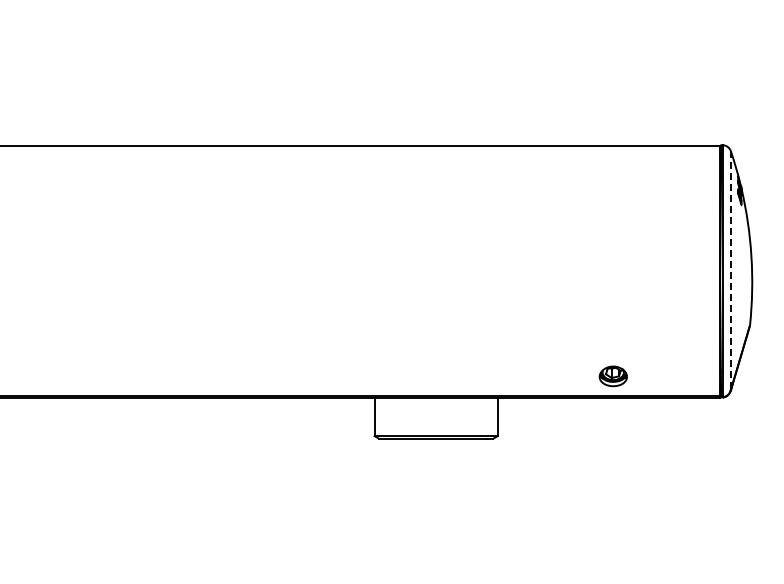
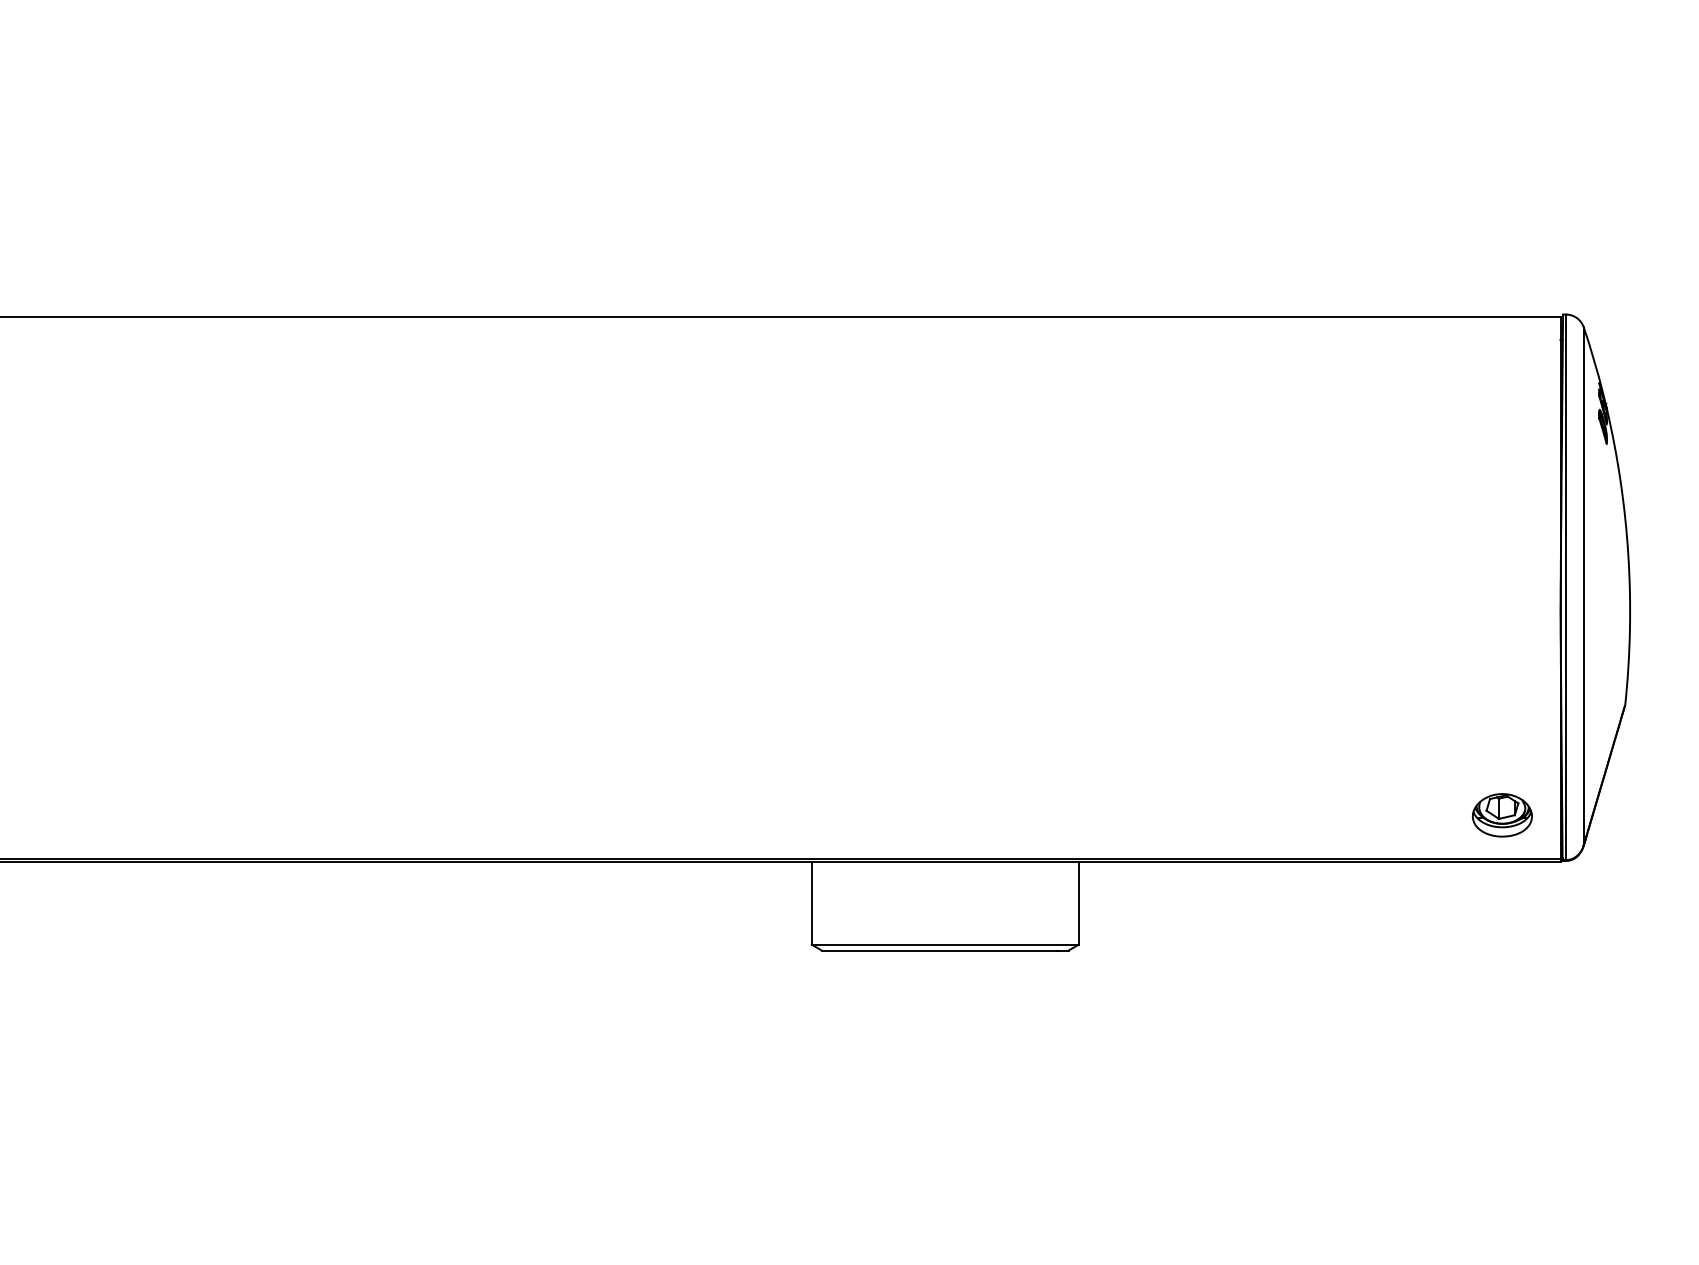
line: (730, 270) -> (1582, 585), dashed -> solid
part: (612, 376) -> (1500, 815), moved

